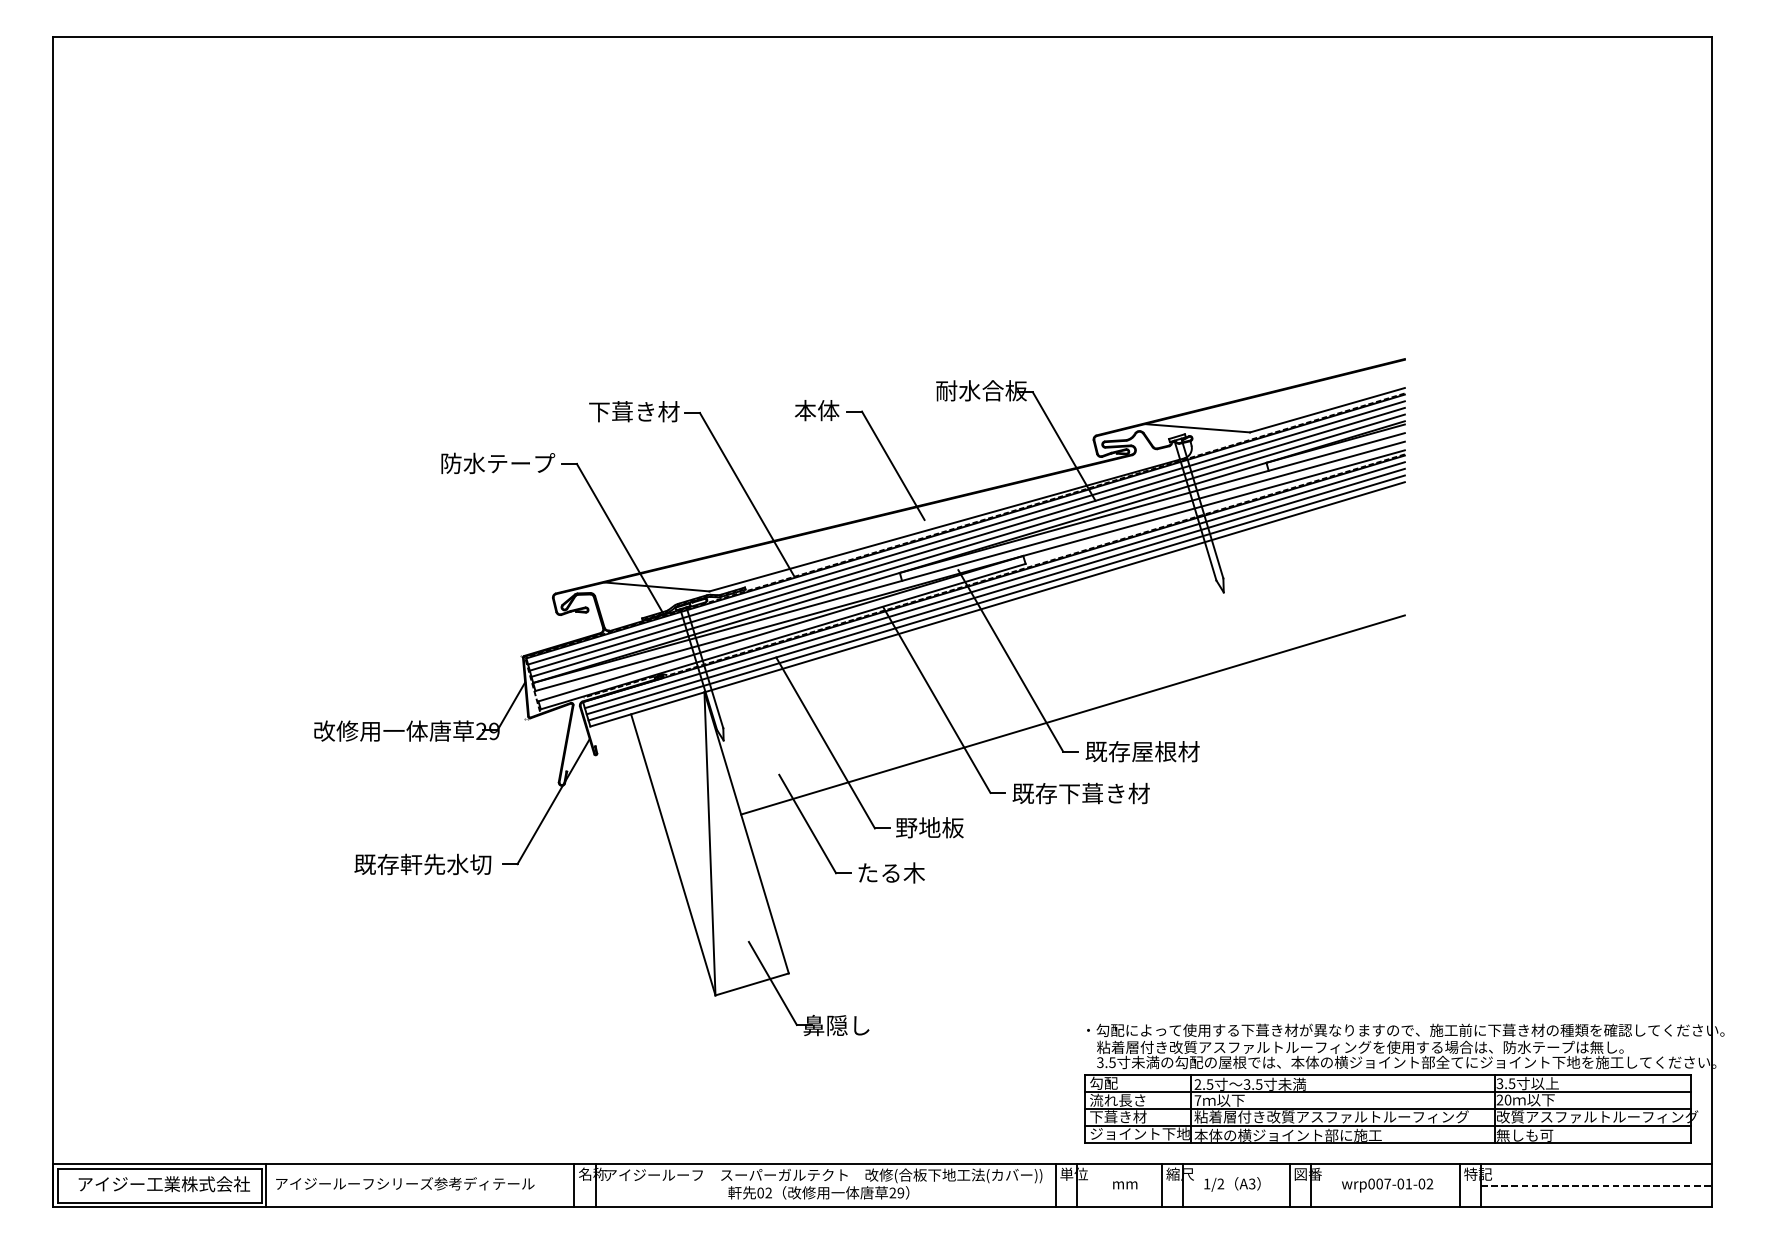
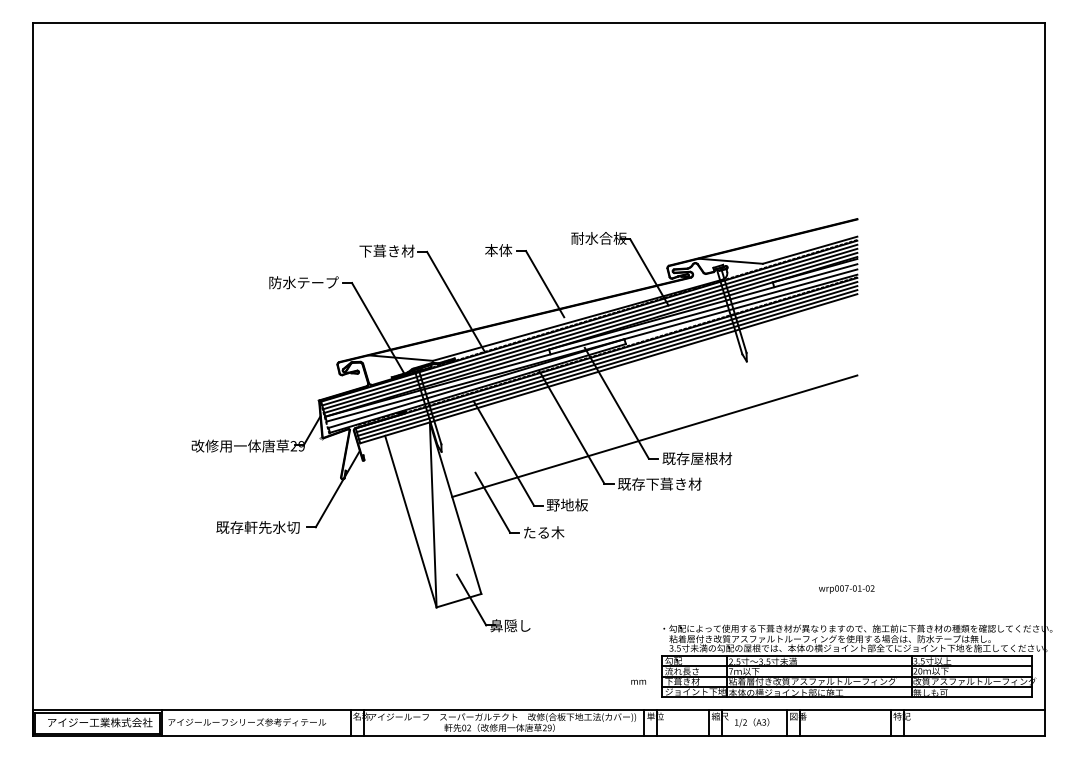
text: (1124, 1184) -> (638, 681), moved
text: (1387, 1185) -> (846, 589), moved
line: (1595, 1185) -> (973, 723), removed

